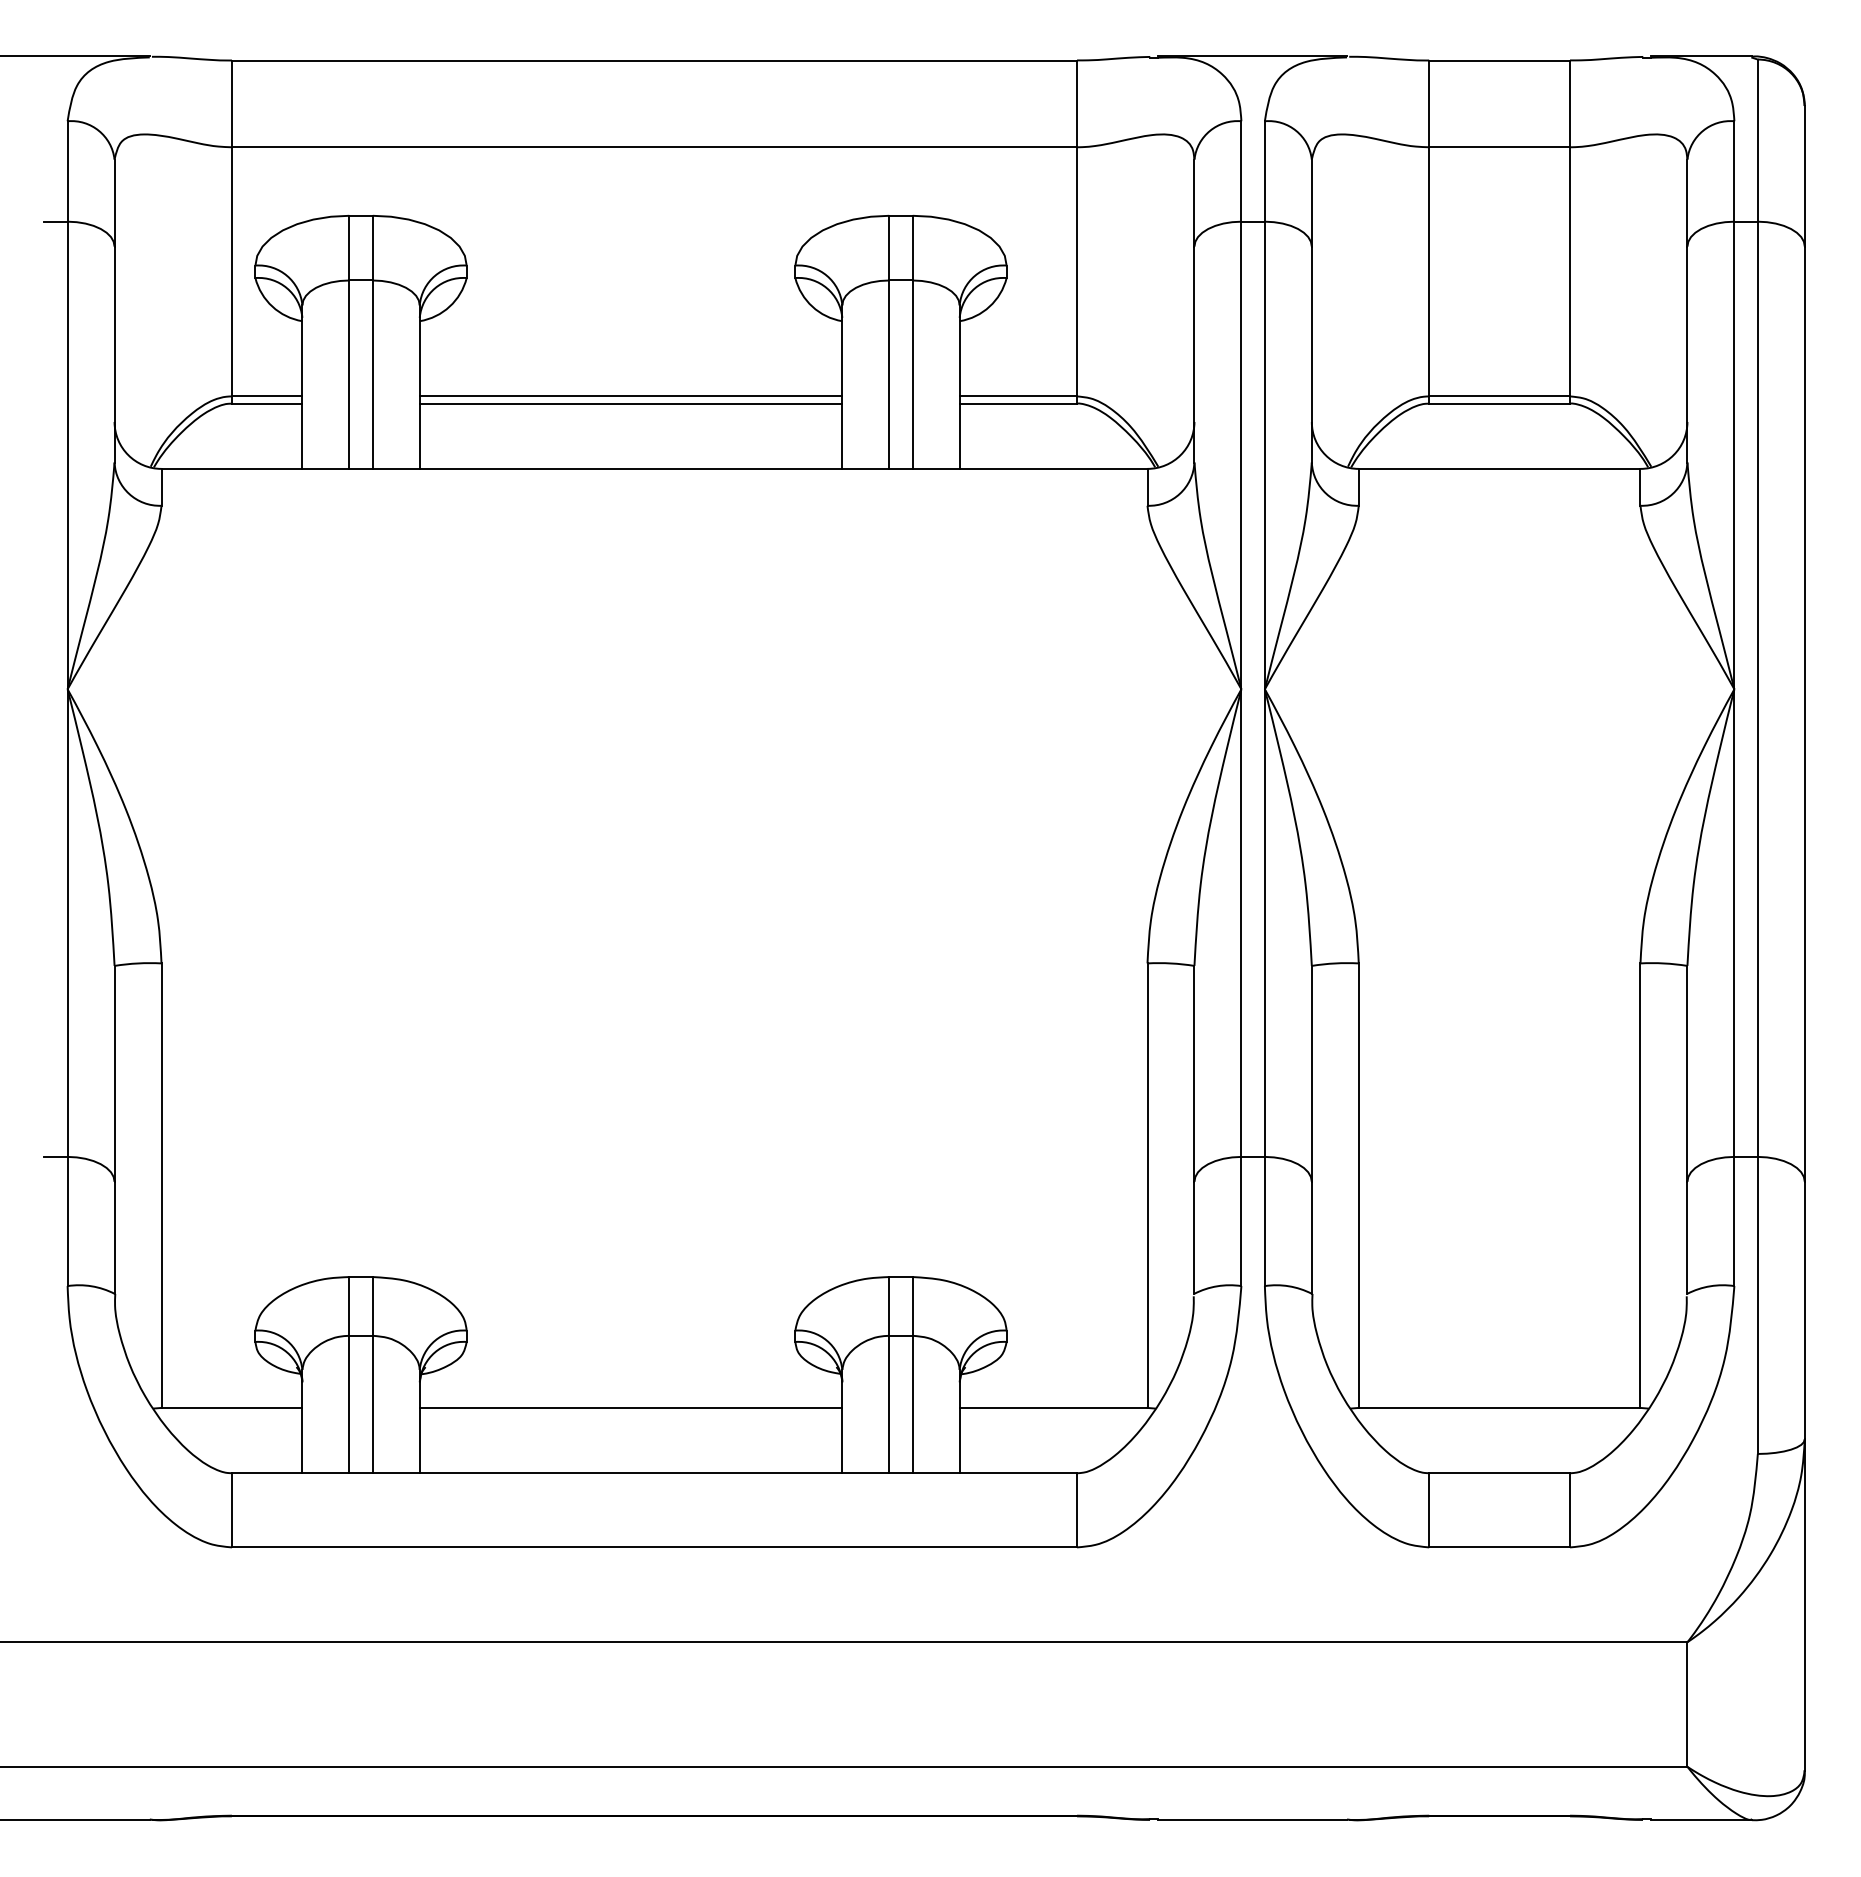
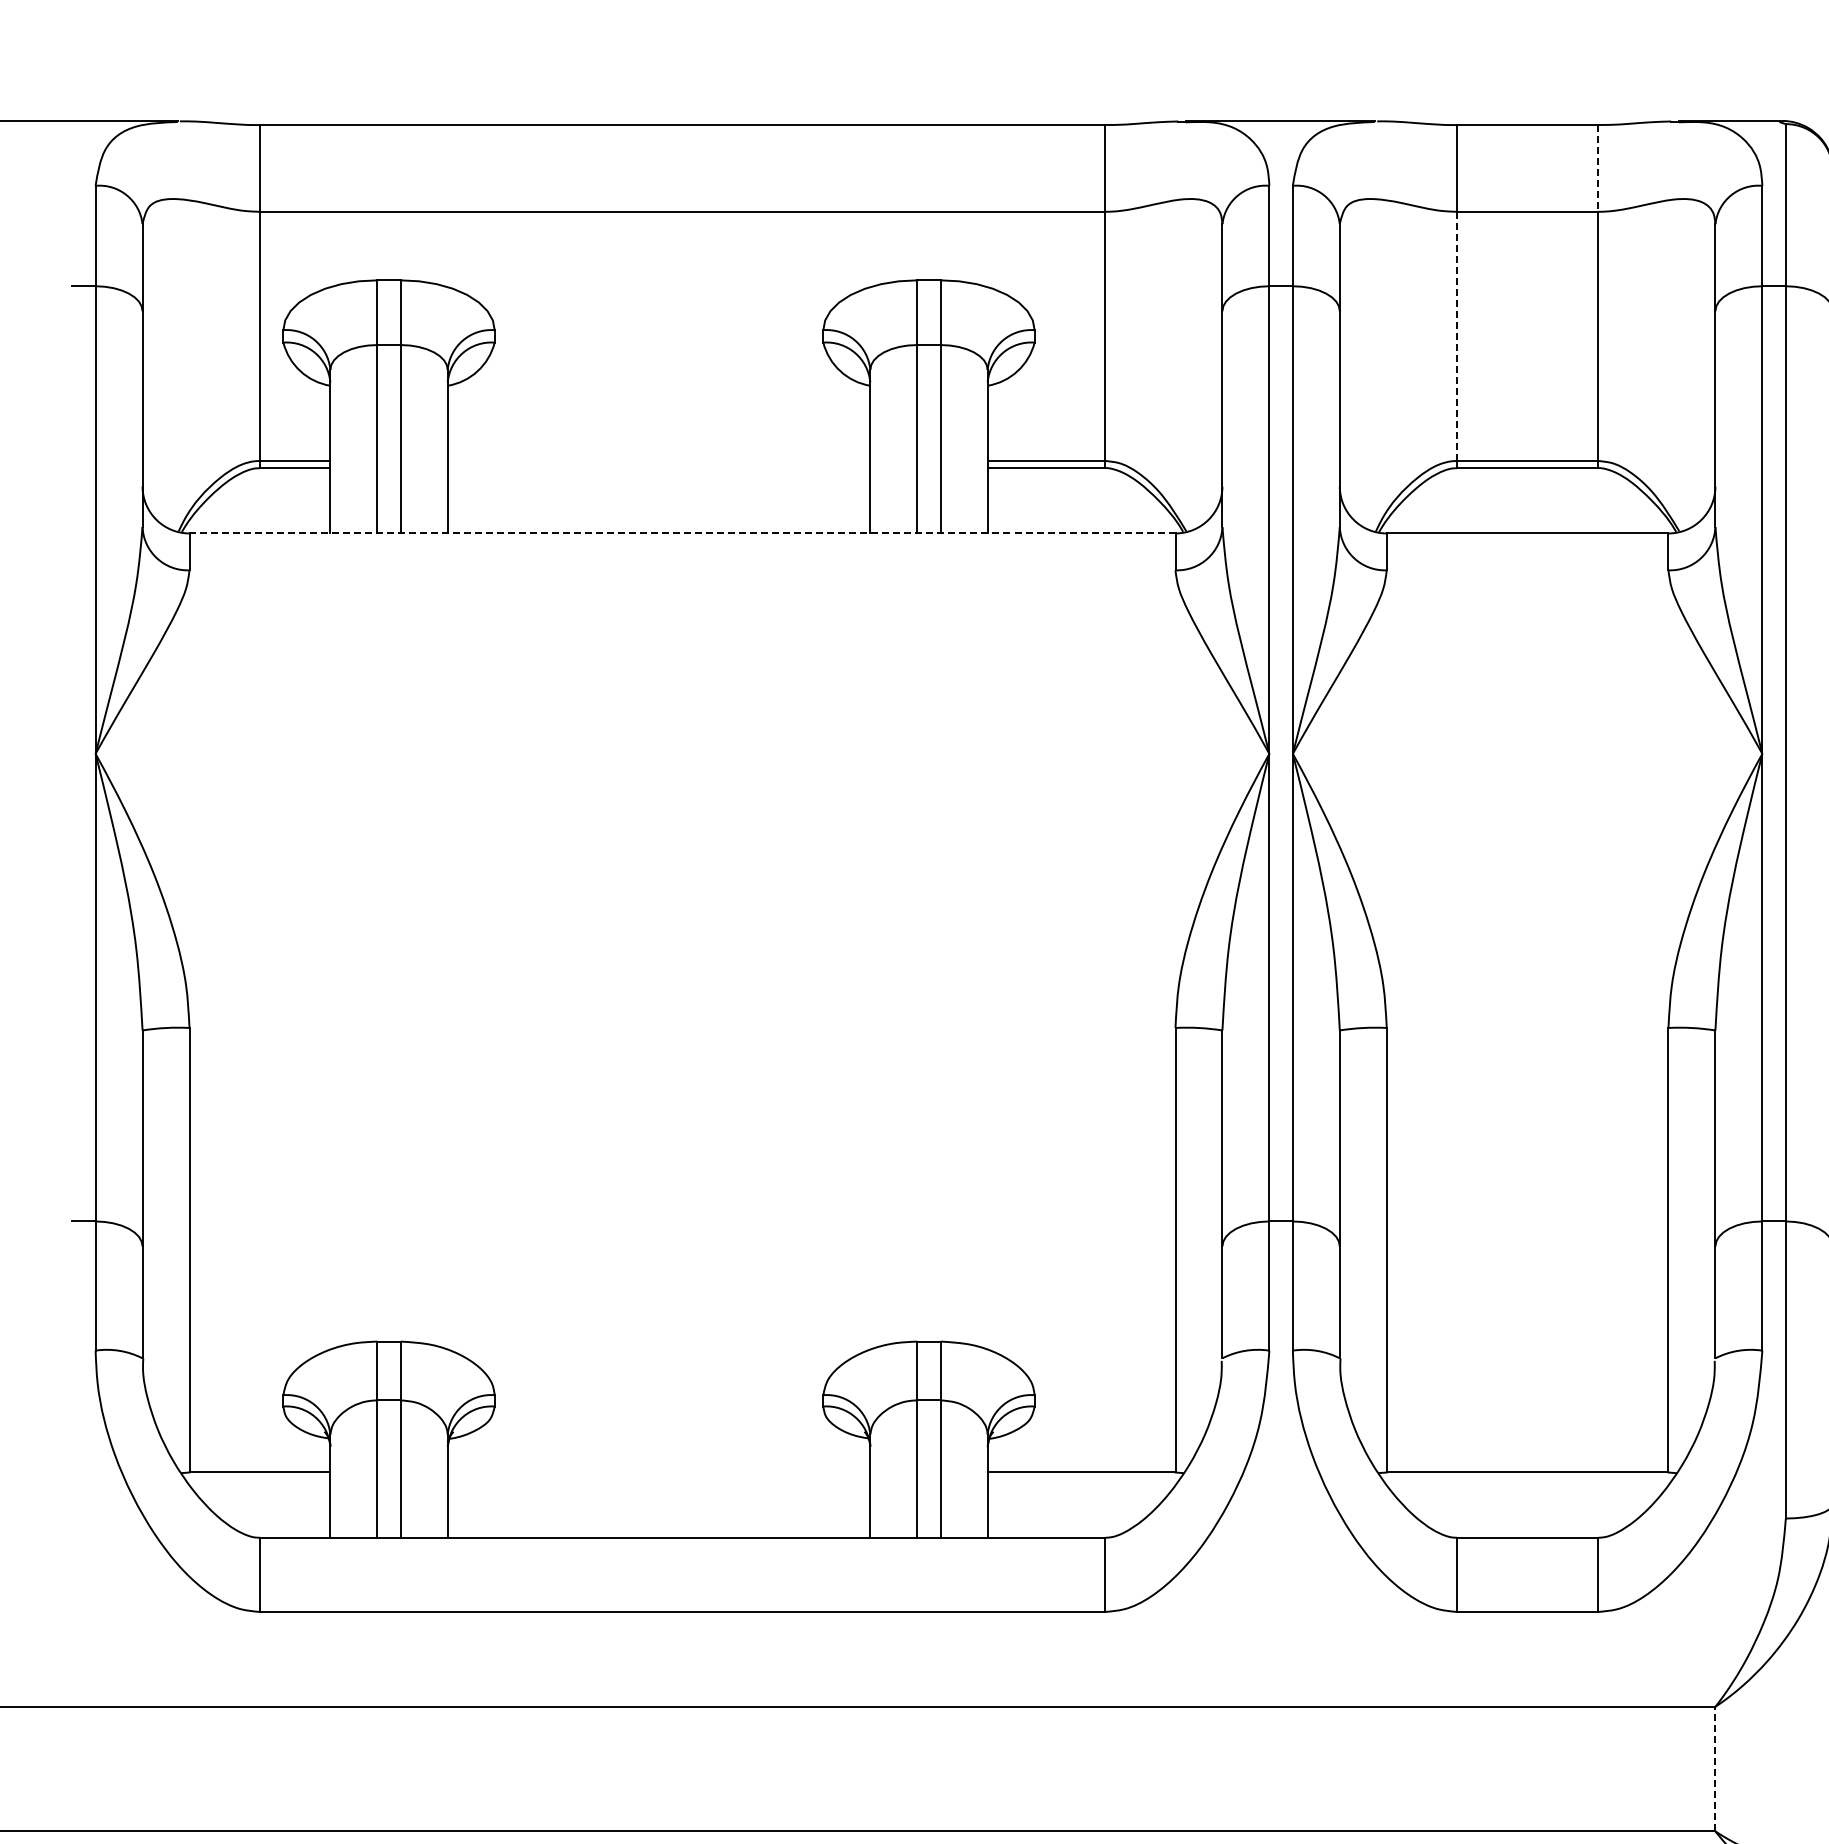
line: (1570, 104) -> (1598, 169), solid -> dashed
line: (1429, 271) -> (1457, 336), solid -> dashed
line: (630, 396) -> (658, 461), removed
line: (630, 403) -> (658, 468), removed
line: (654, 468) -> (682, 533), solid -> dashed
line: (630, 1407) -> (658, 1472), removed
line: (1687, 1704) -> (1715, 1769), solid -> dashed

